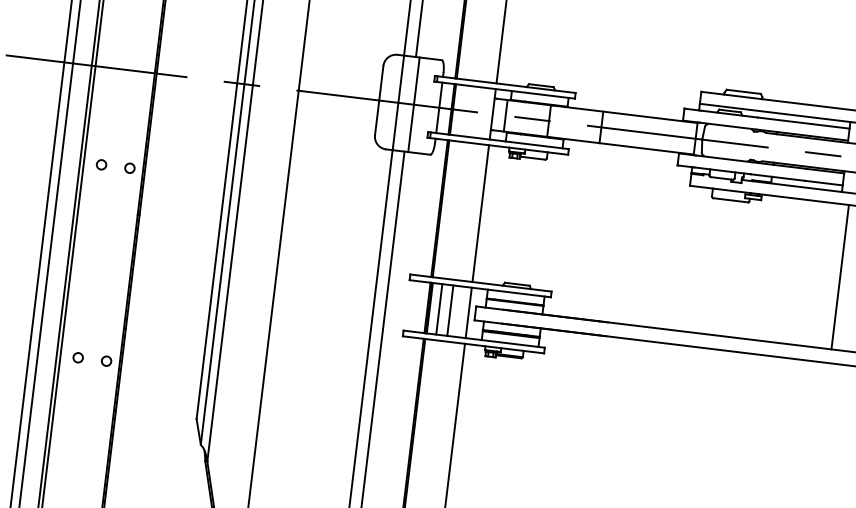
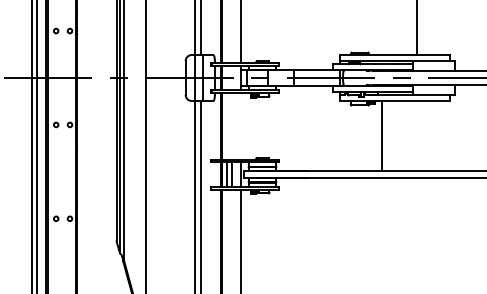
line: (479, 213) -> (240, 126), removed
line: (839, 276) -> (381, 135), moved

